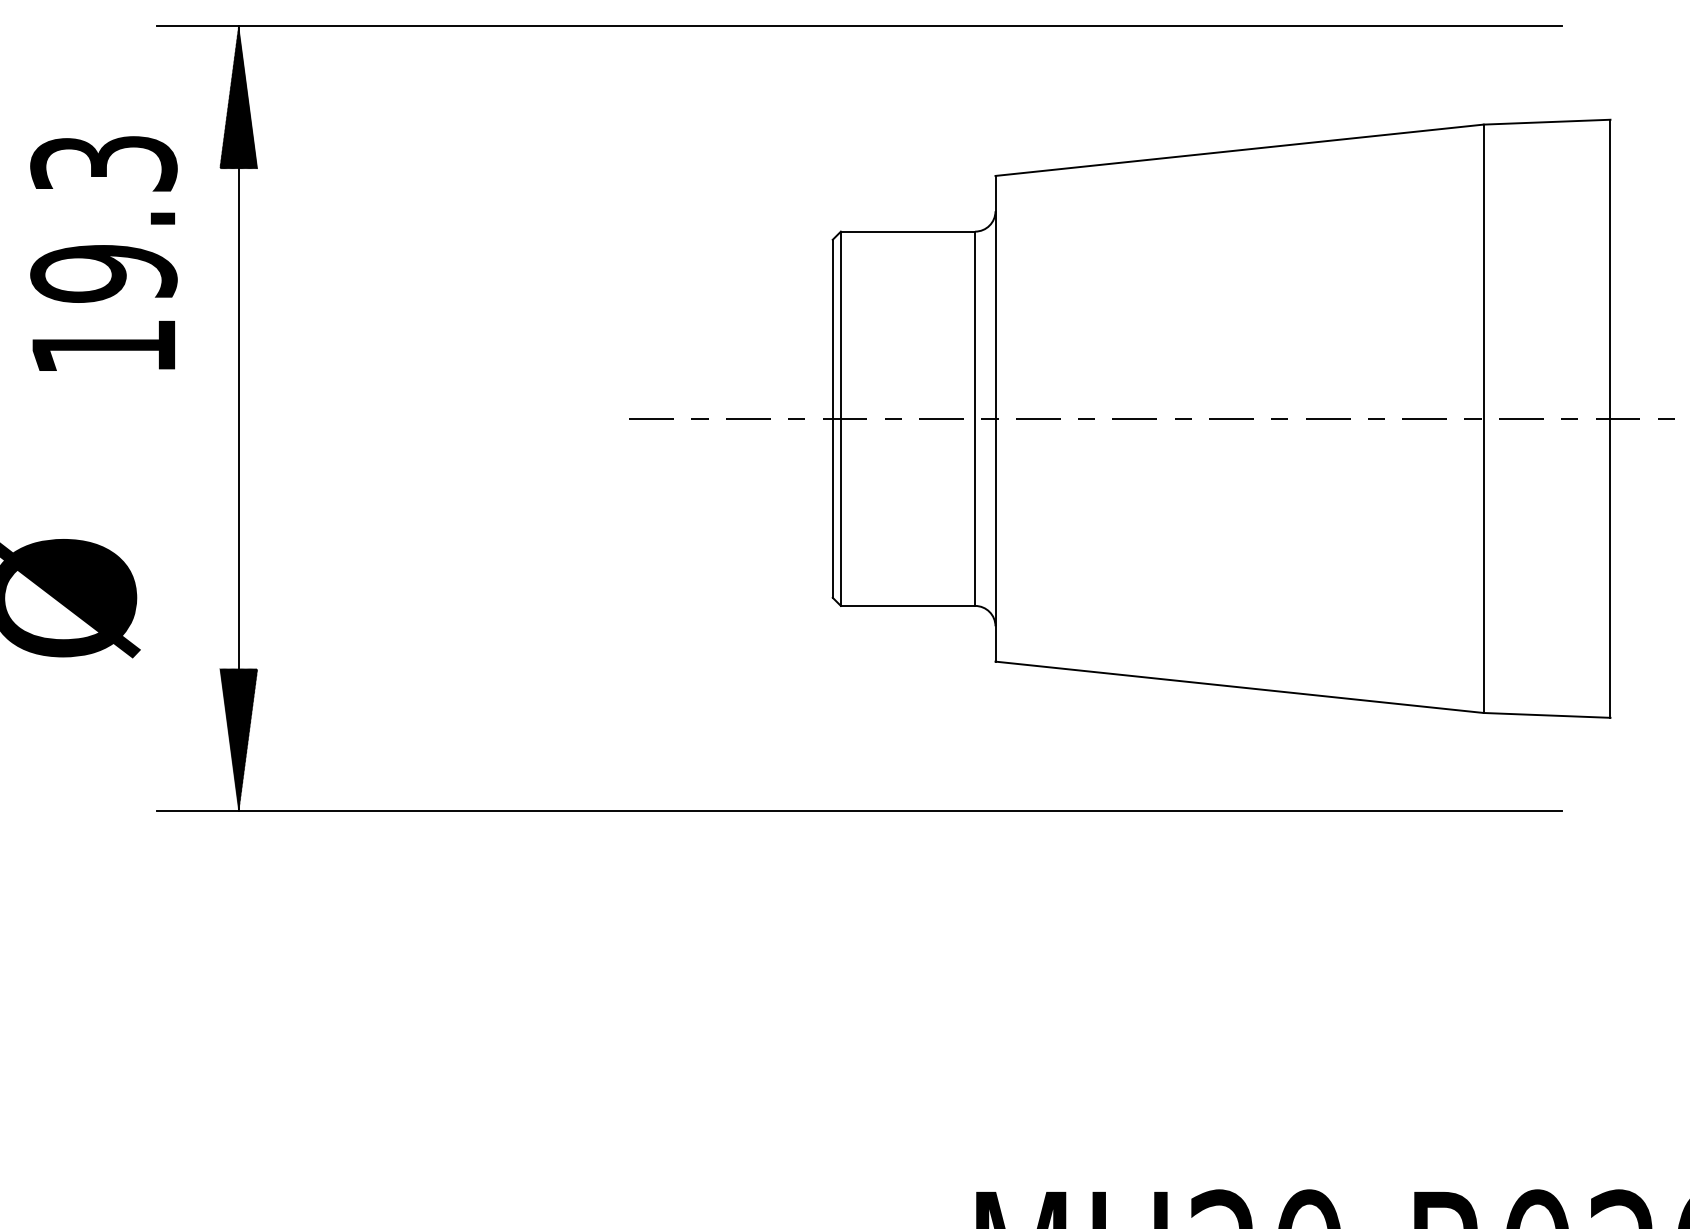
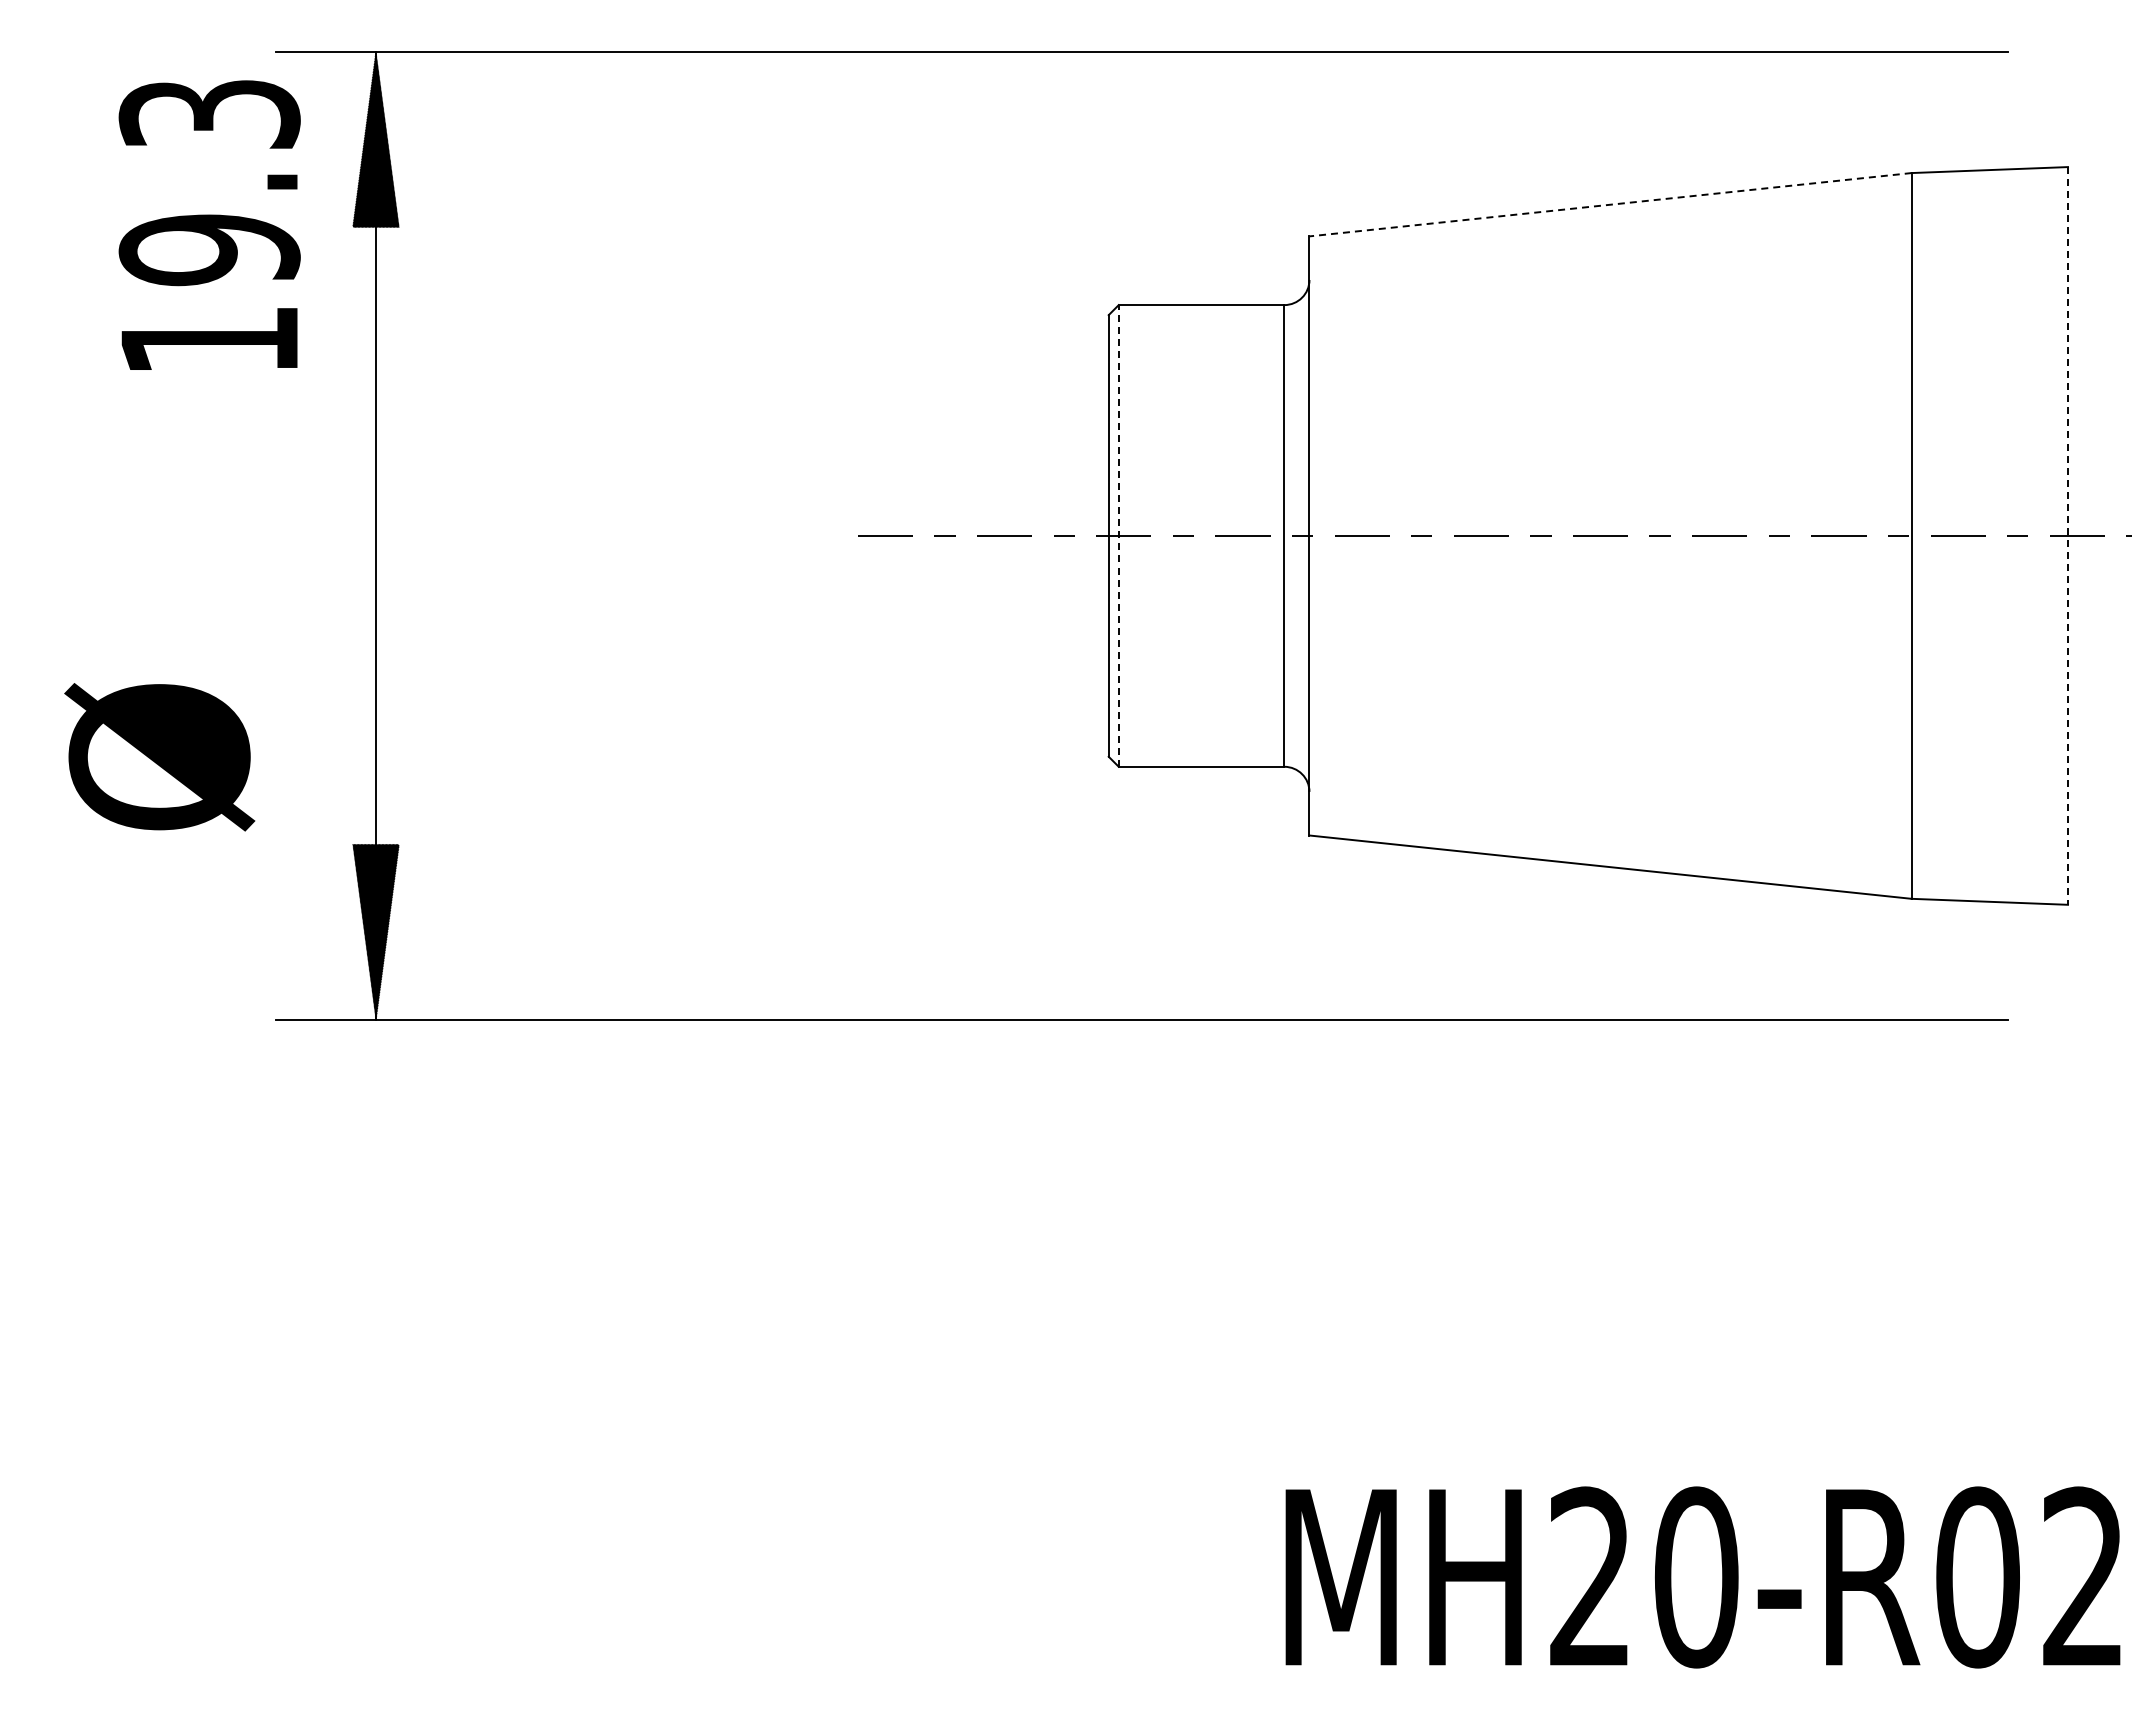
line: (1239, 150) -> (1610, 204), solid -> dashed
text: (103, 253) -> (209, 224), moved
line: (840, 418) -> (1118, 535), solid -> dashed
line: (1610, 418) -> (2068, 535), solid -> dashed

